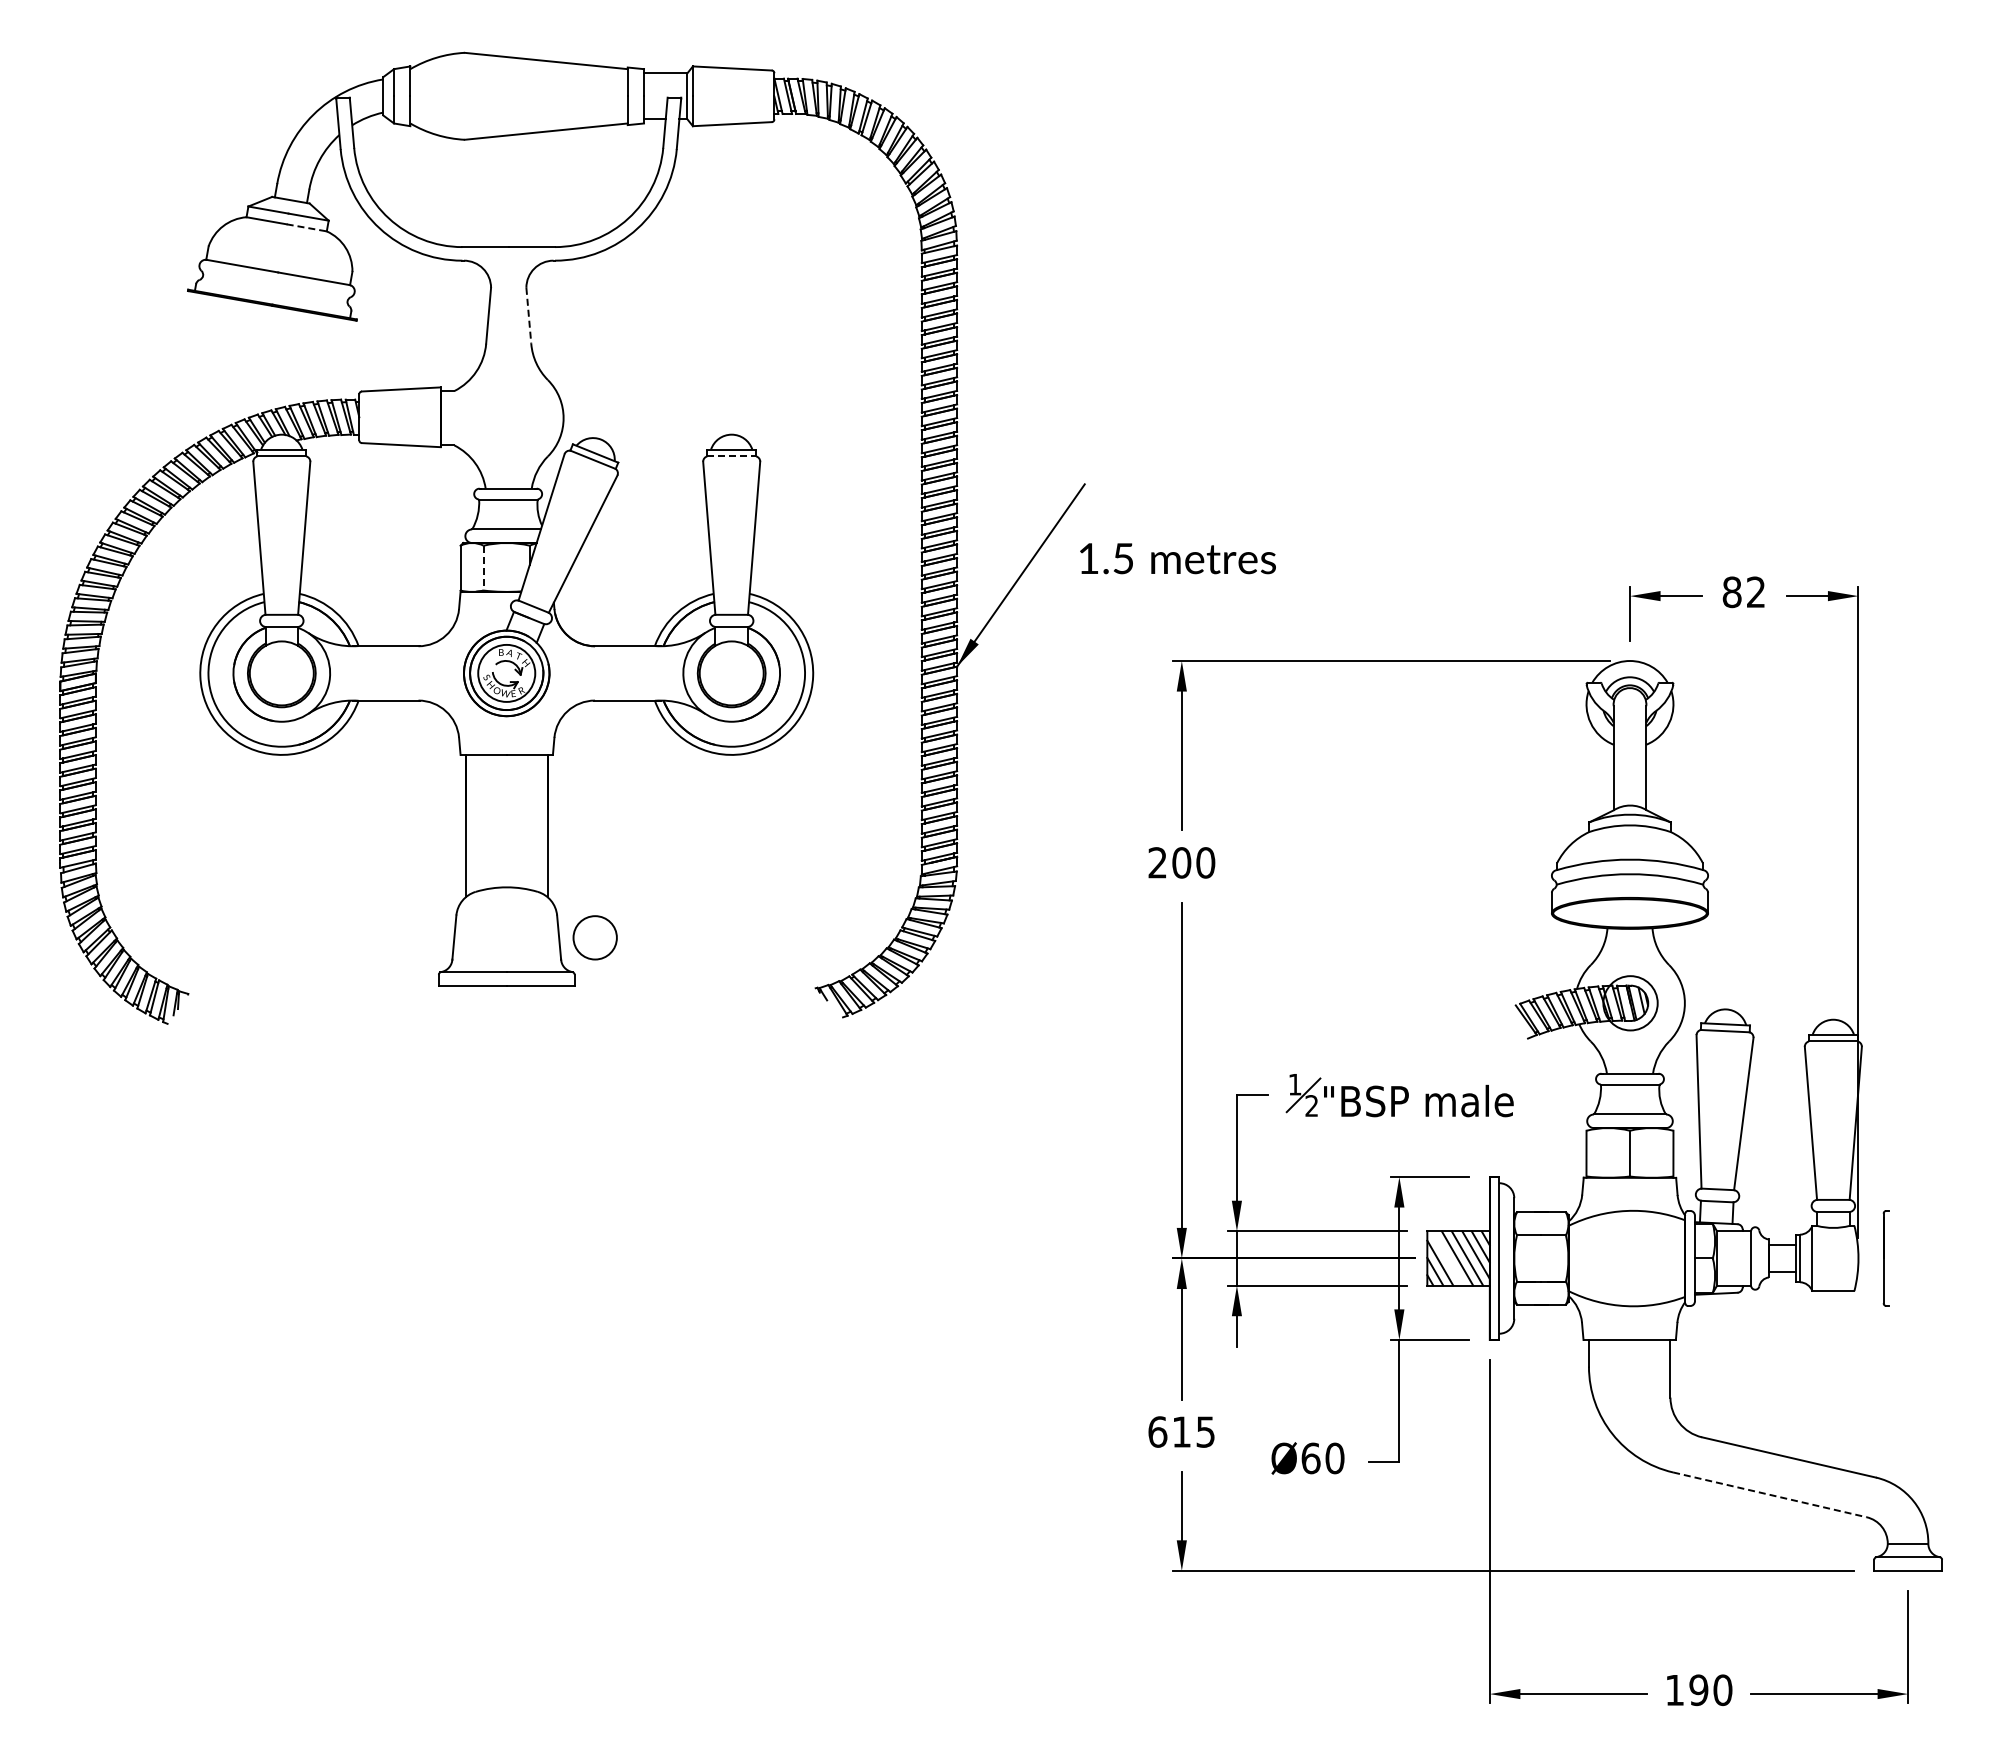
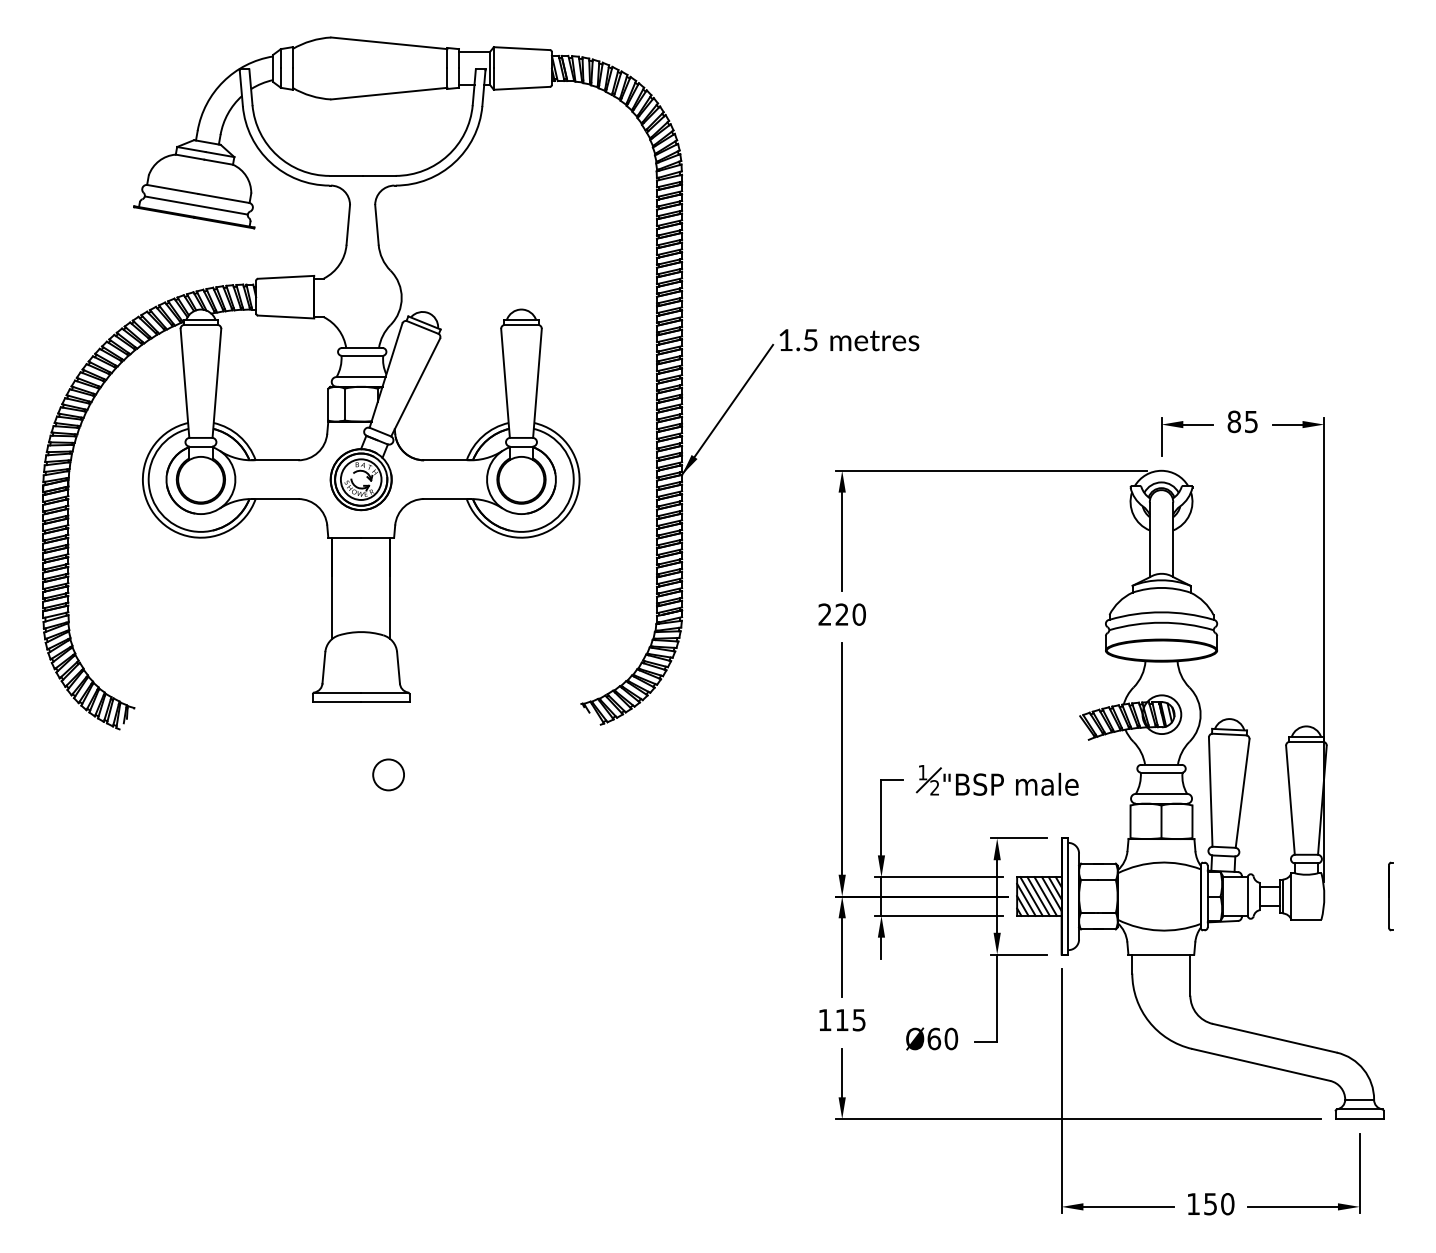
line: (307, 227) -> (219, 161), dashed -> solid
line: (275, 288) -> (196, 205), added
line: (528, 316) -> (376, 225), dashed -> solid
line: (732, 456) -> (522, 325), dashed -> solid
text: (1177, 558) -> (849, 340), moved
line: (483, 568) -> (344, 404), dashed -> solid
text: (1755, 592) -> (1250, 422), 82 -> 85
text: (1181, 862) -> (841, 614), 200 -> 220
circle: (594, 937) -> (388, 774), moved
line: (1447, 1258) -> (1031, 896), added
part: (1885, 1258) -> (1390, 896), moved
text: (1157, 1431) -> (824, 1019), 615 -> 115
line: (1770, 1494) -> (1261, 1064), dashed -> solid
text: (1698, 1689) -> (1210, 1203), 190 -> 150

